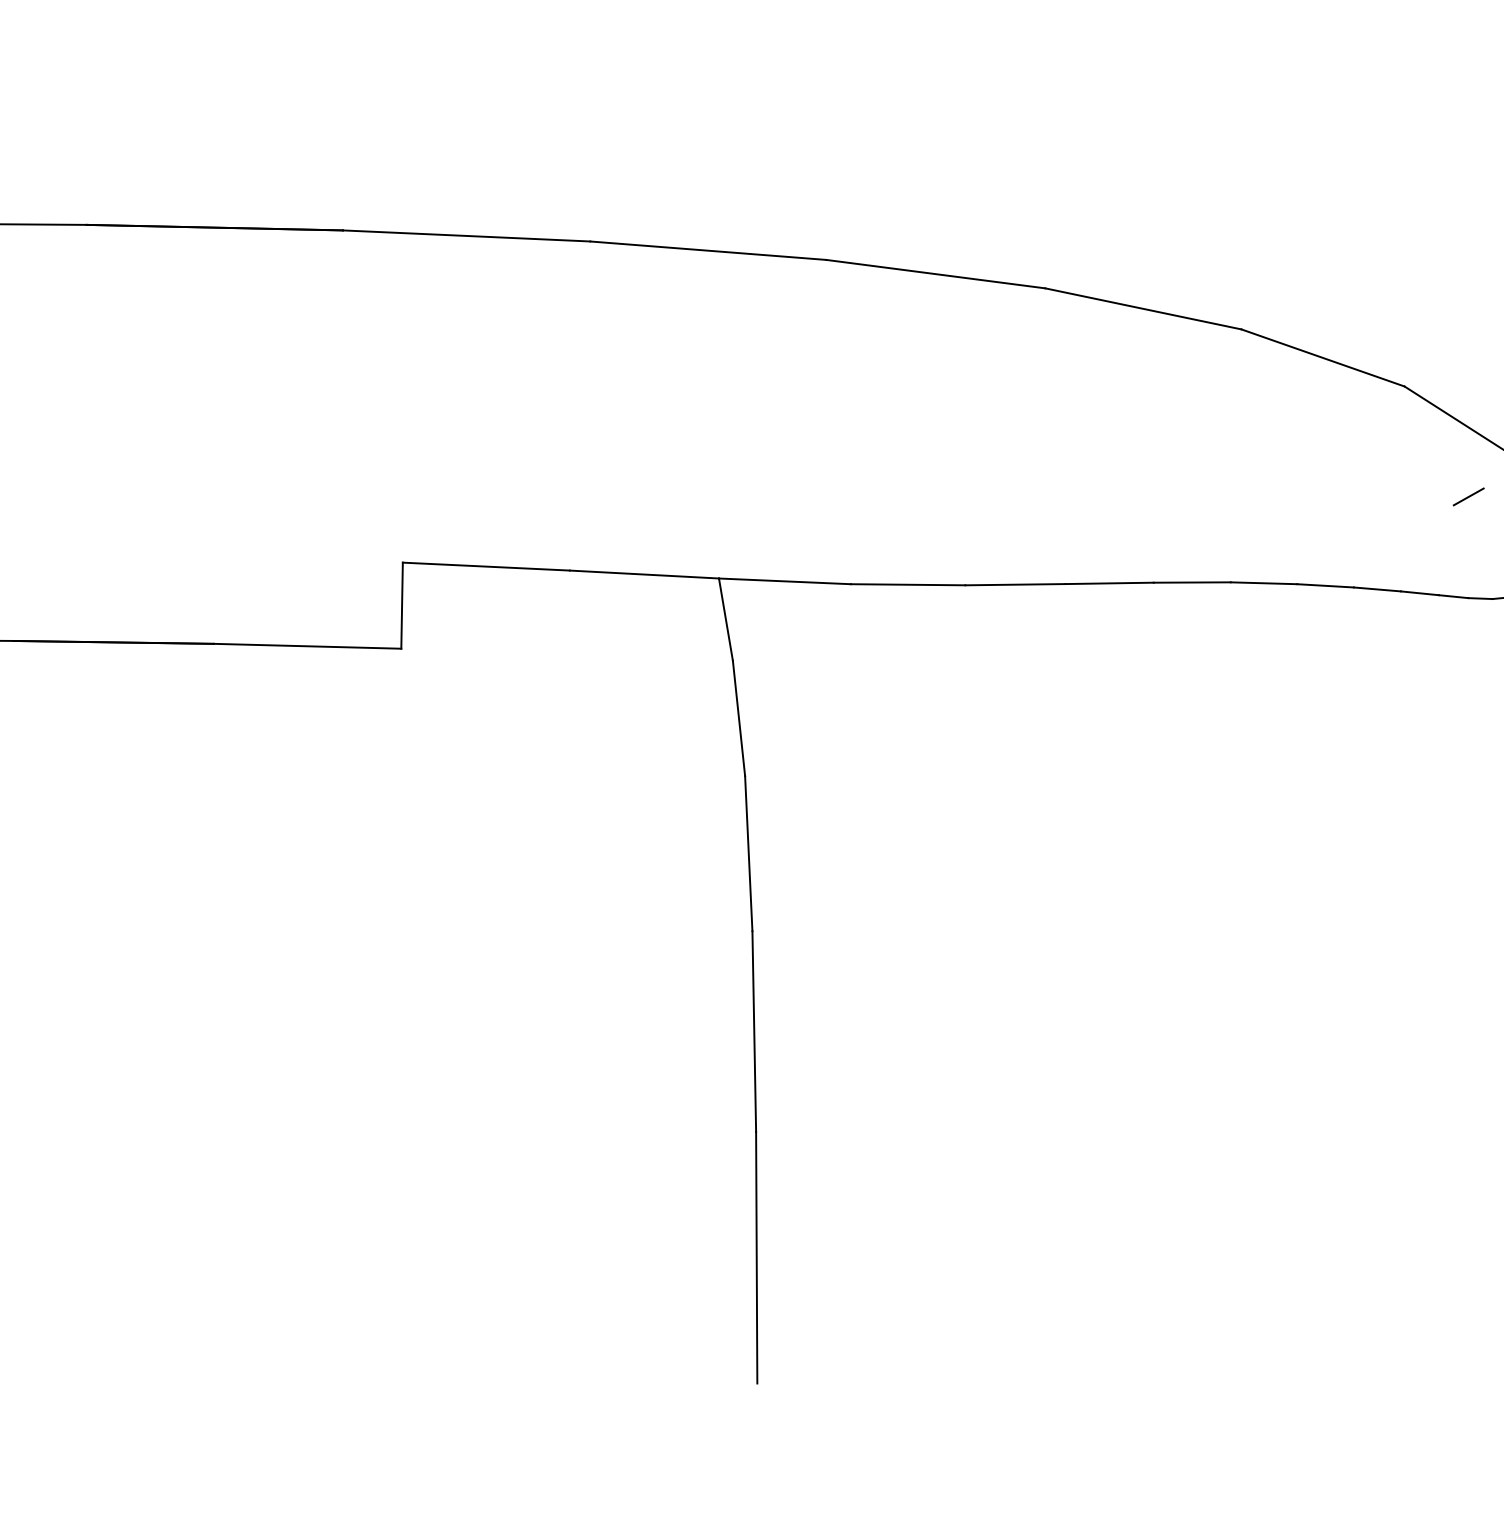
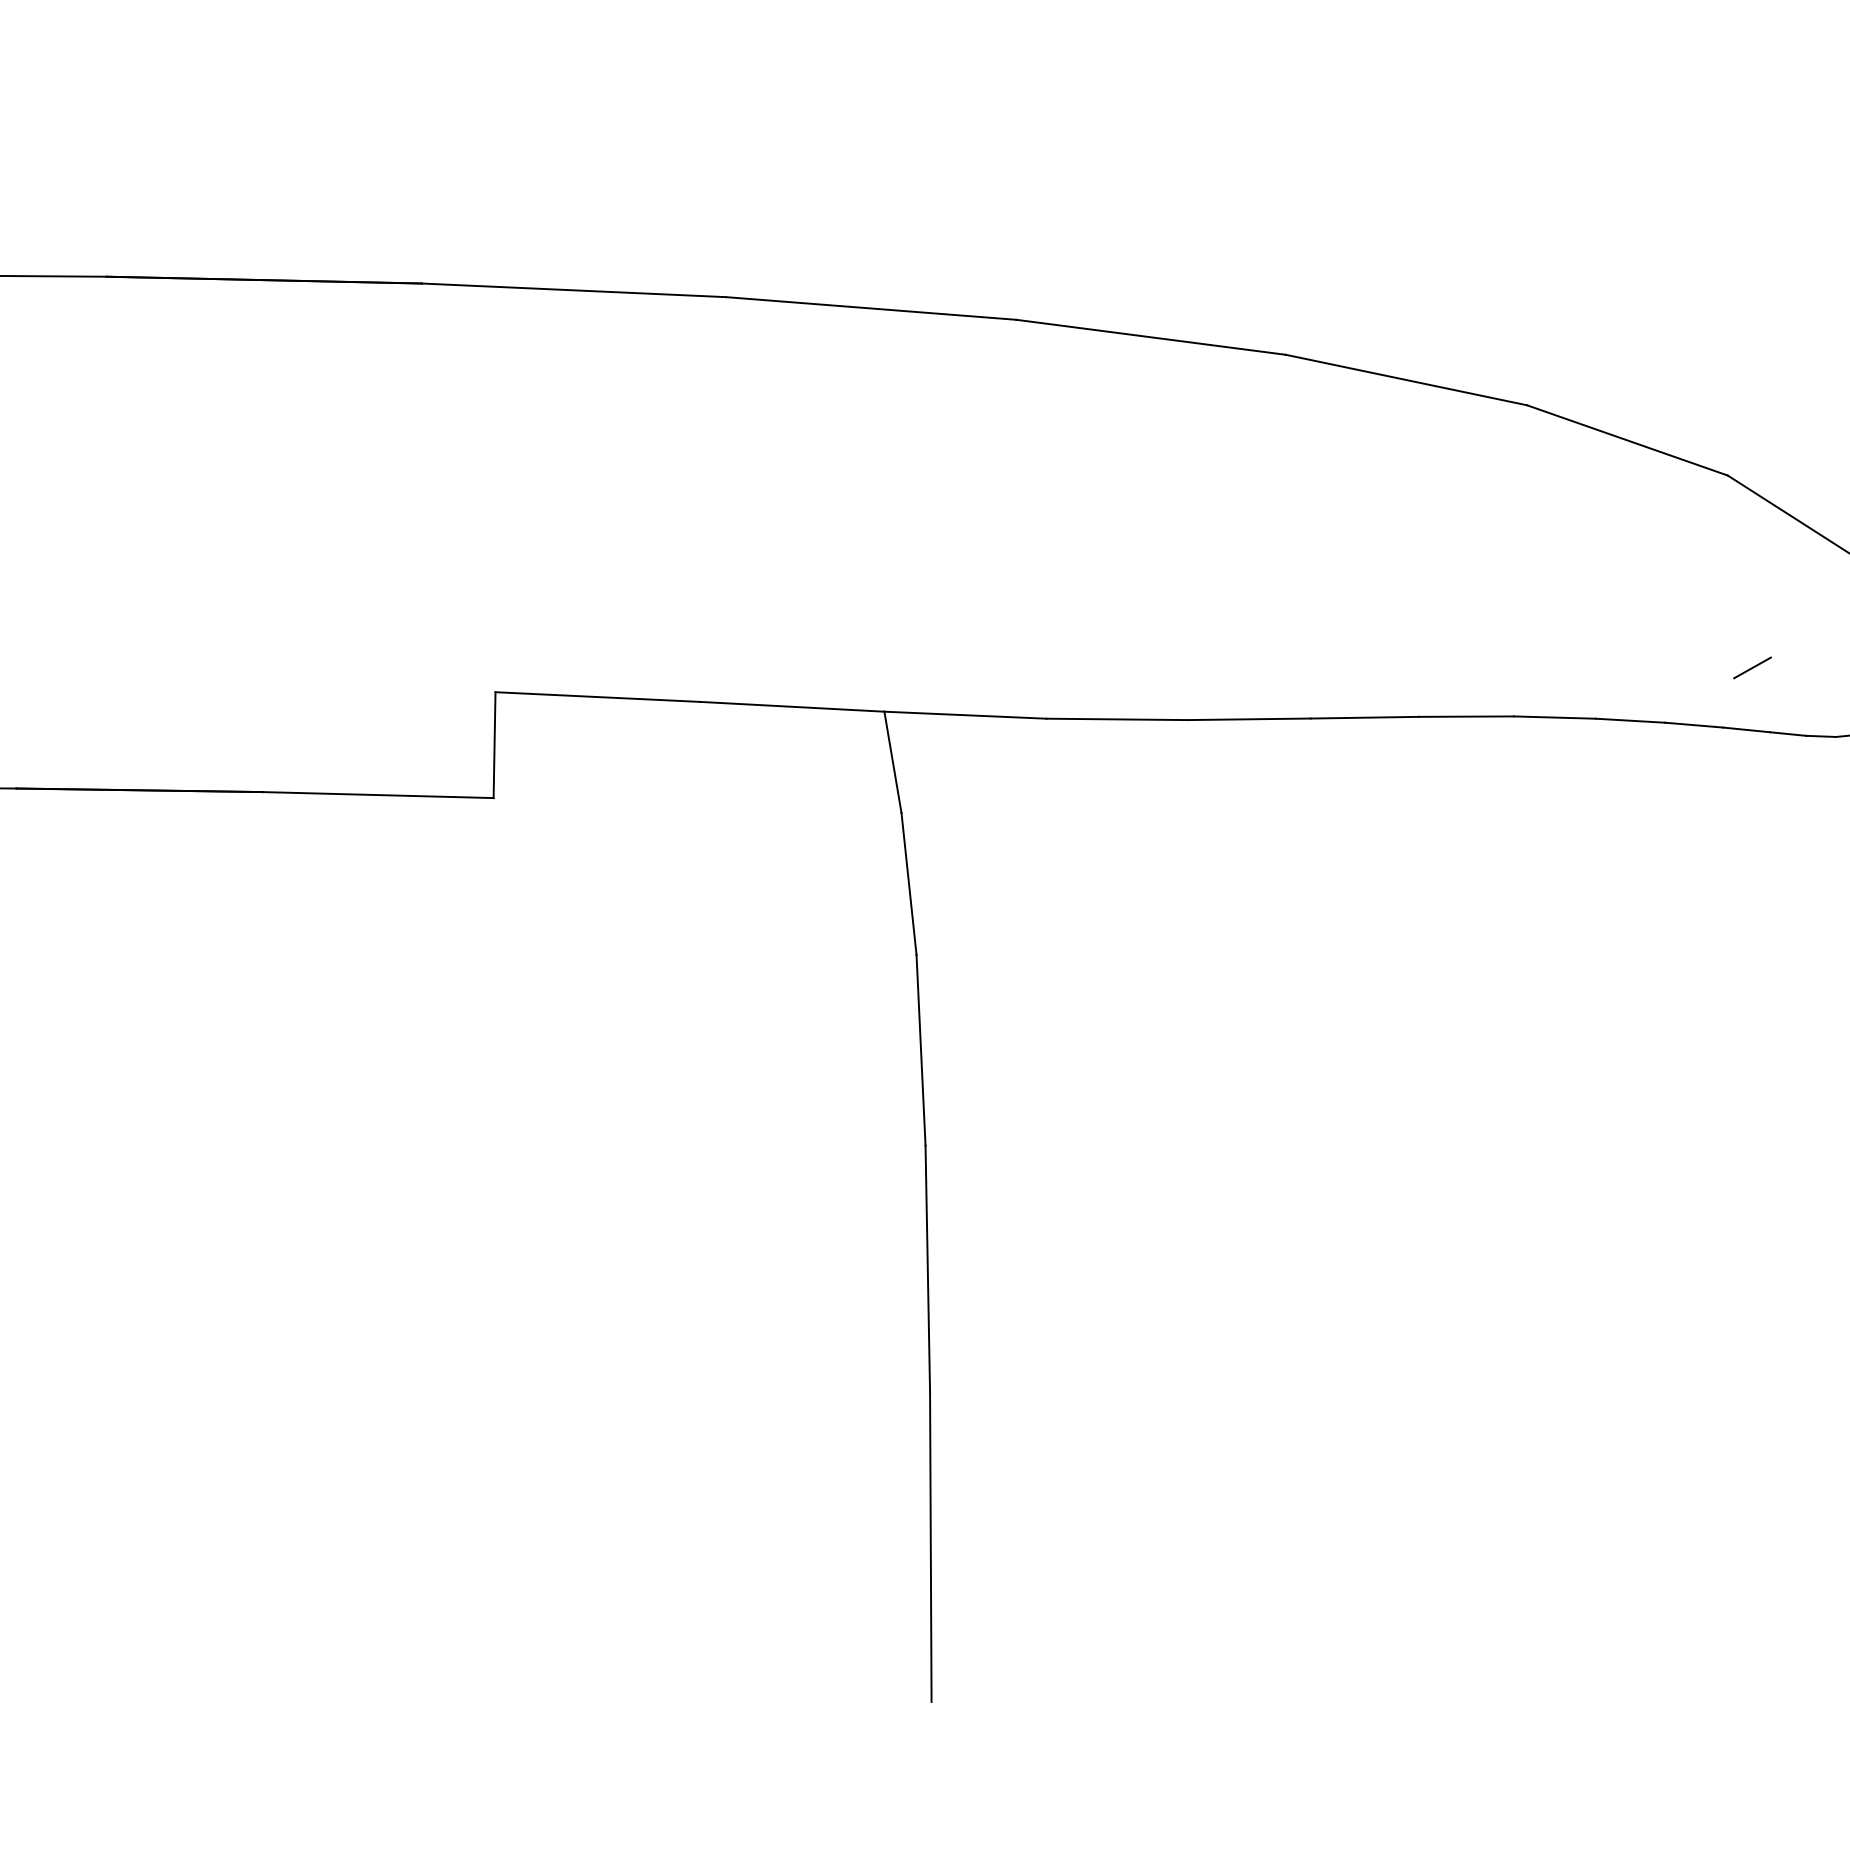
line: (1468, 496) -> (1752, 667), moved

